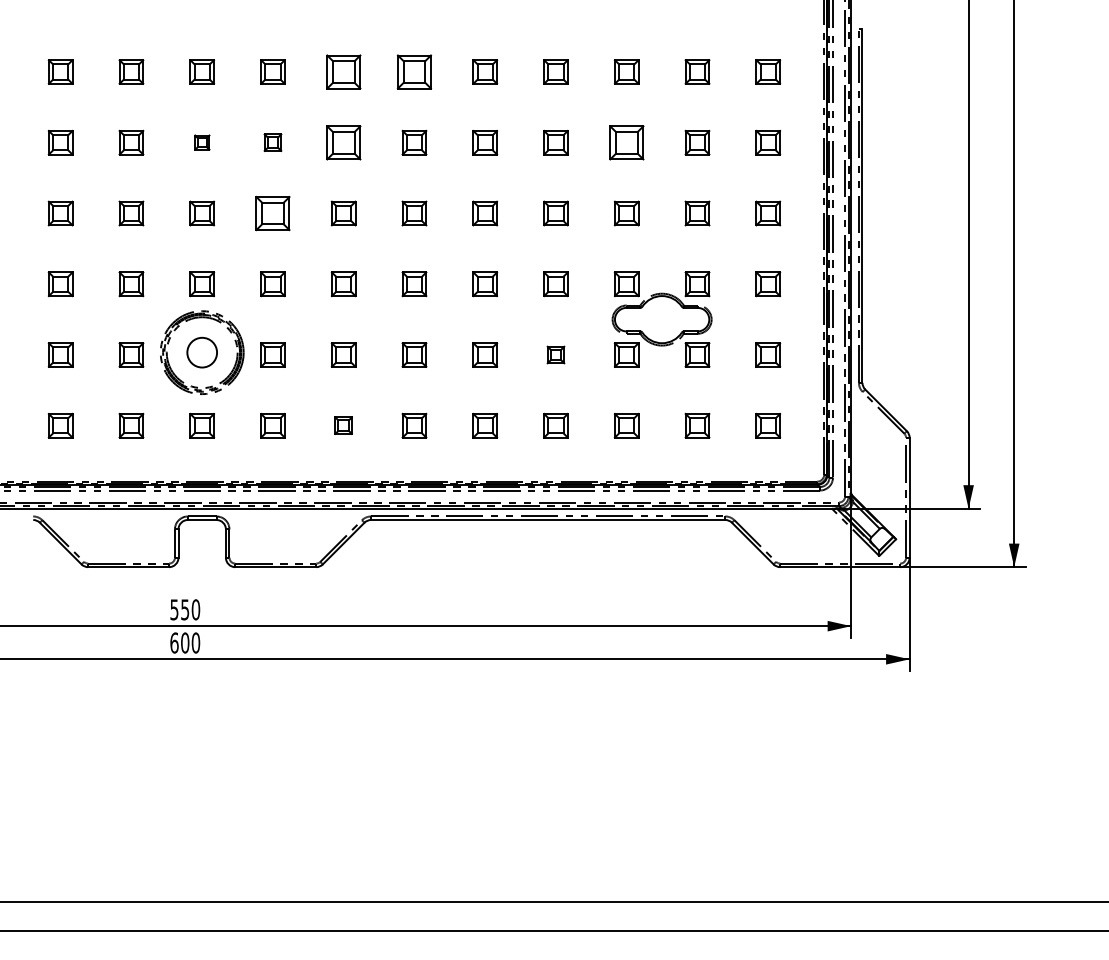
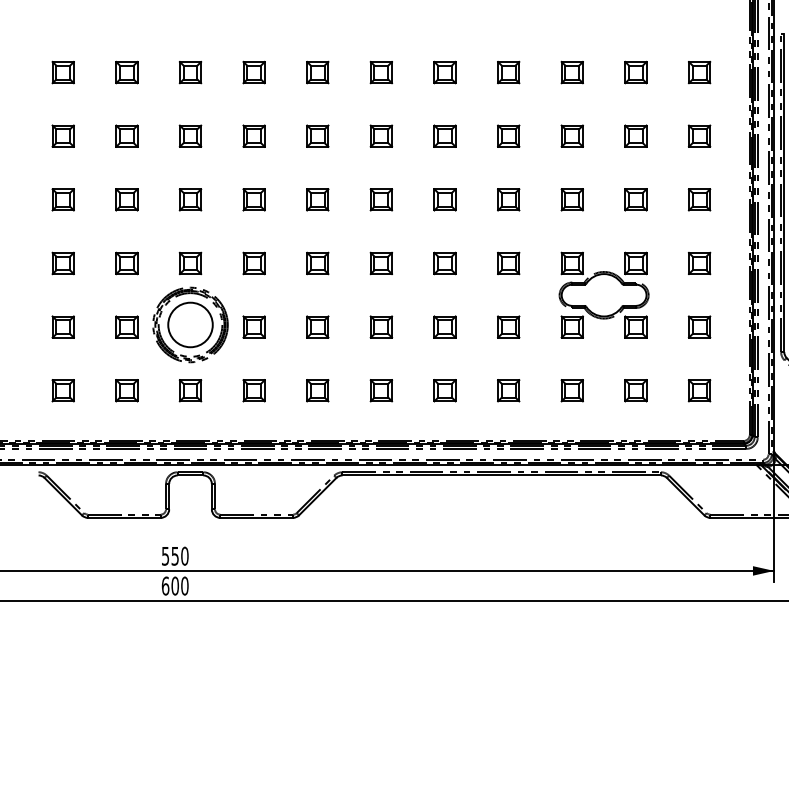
part: (343, 71) -> (317, 72), size x0.71
part: (414, 71) -> (381, 72), size x0.71
part: (202, 142) -> (190, 135), size x1.67
part: (272, 142) -> (253, 135), size x1.43
part: (343, 142) -> (317, 135), size x0.71
part: (626, 142) -> (572, 135), size x0.71
part: (272, 213) -> (253, 199), size x0.71
circle: (201, 352) -> (189, 324), size x1.67
part: (555, 354) -> (508, 326), size x1.43
part: (343, 425) -> (317, 390), size x1.43

